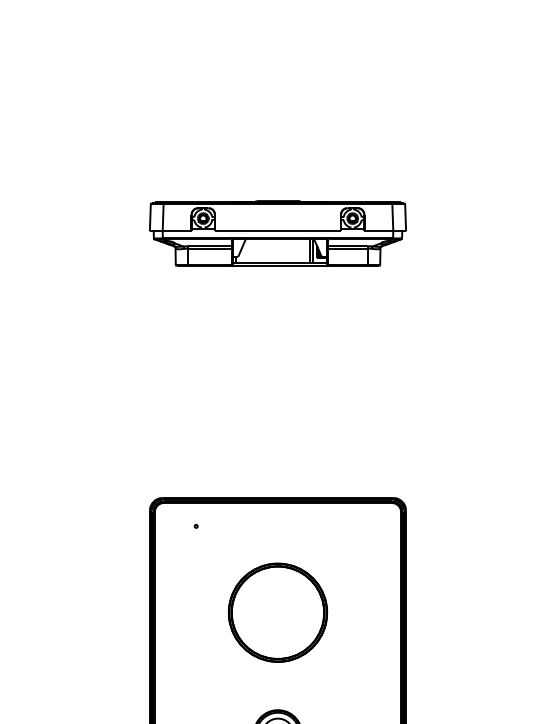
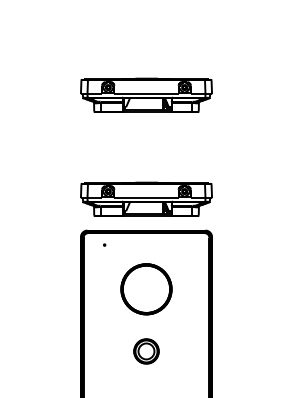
part: (277, 435) -> (146, 198), added

